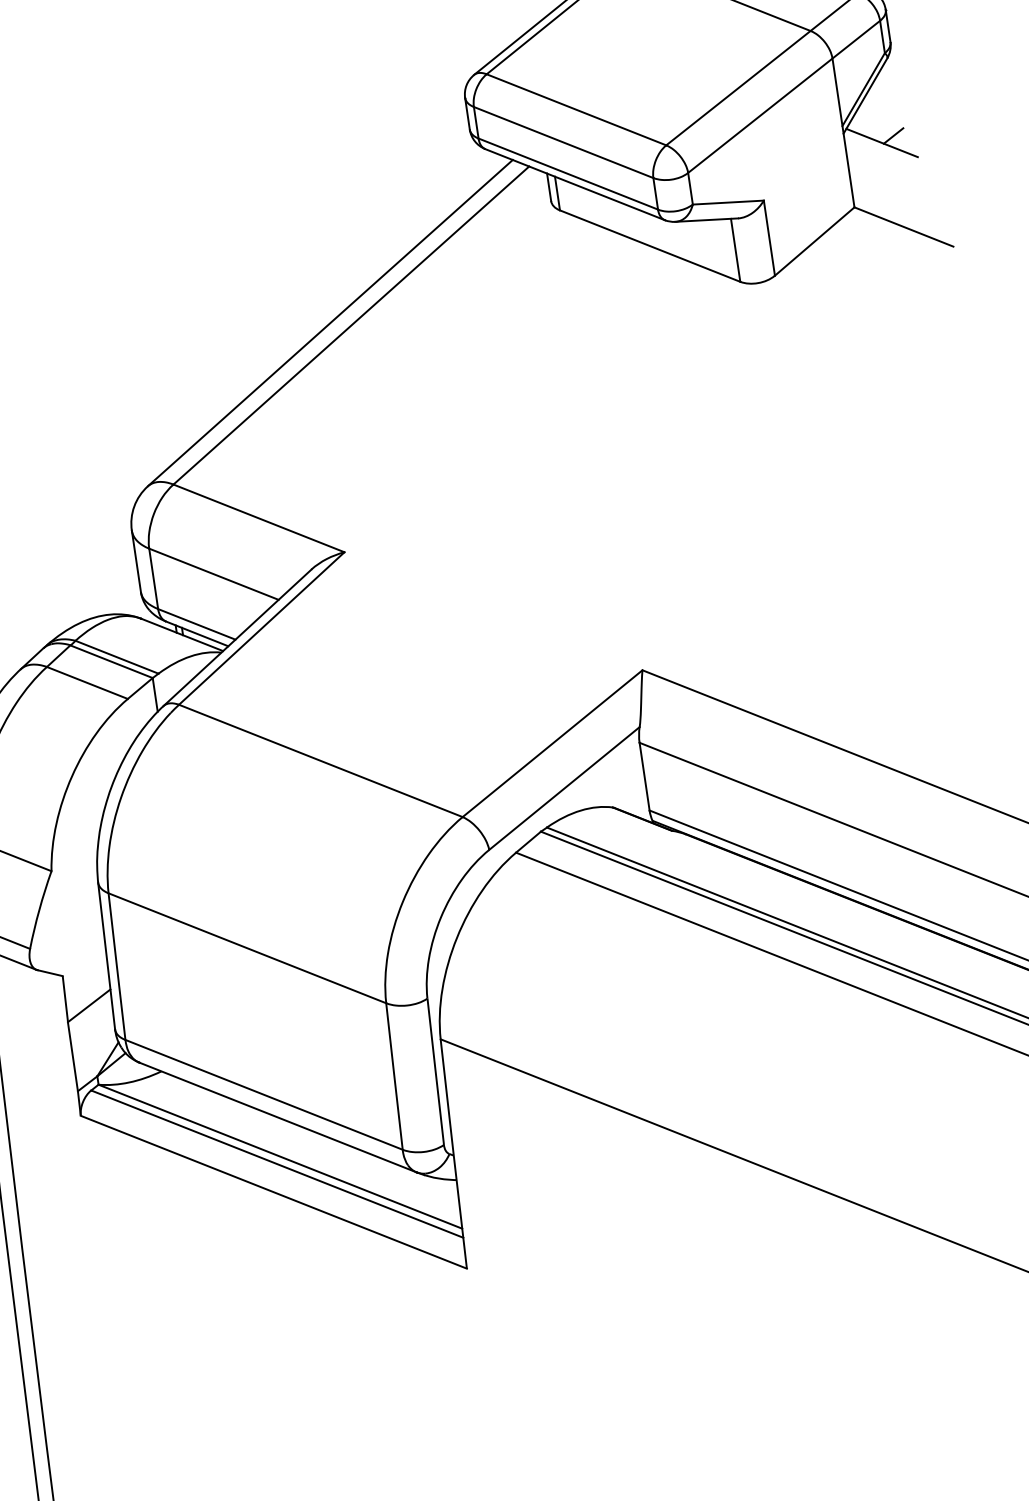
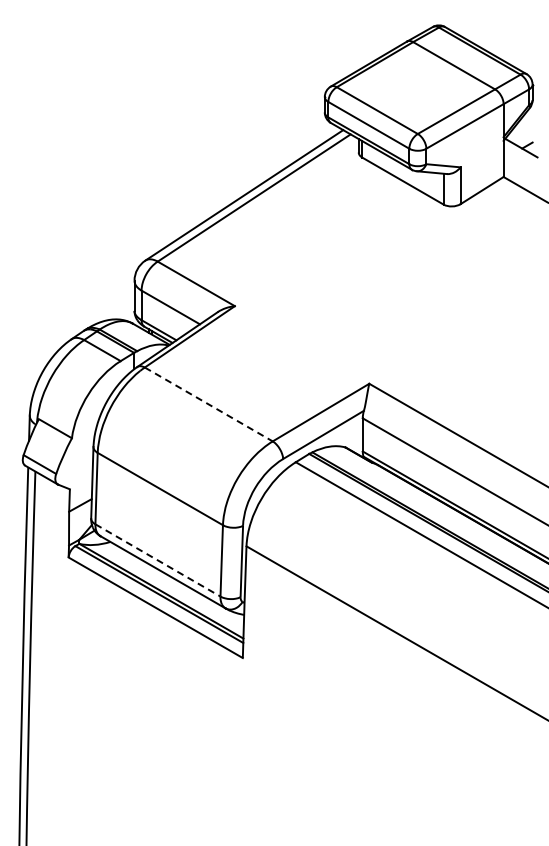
line: (320, 761) -> (208, 404), solid -> dashed
line: (265, 1094) -> (158, 560), solid -> dashed

